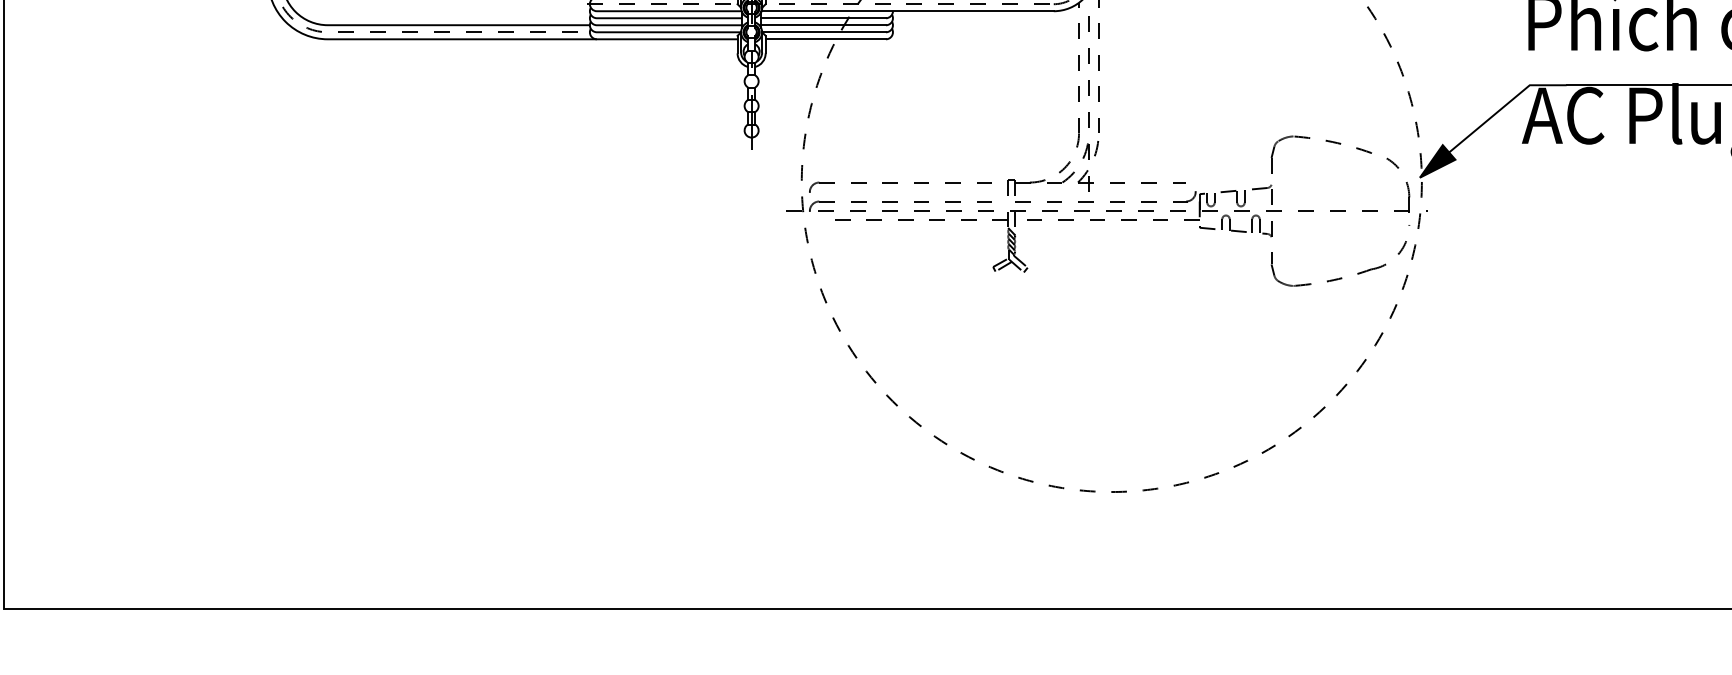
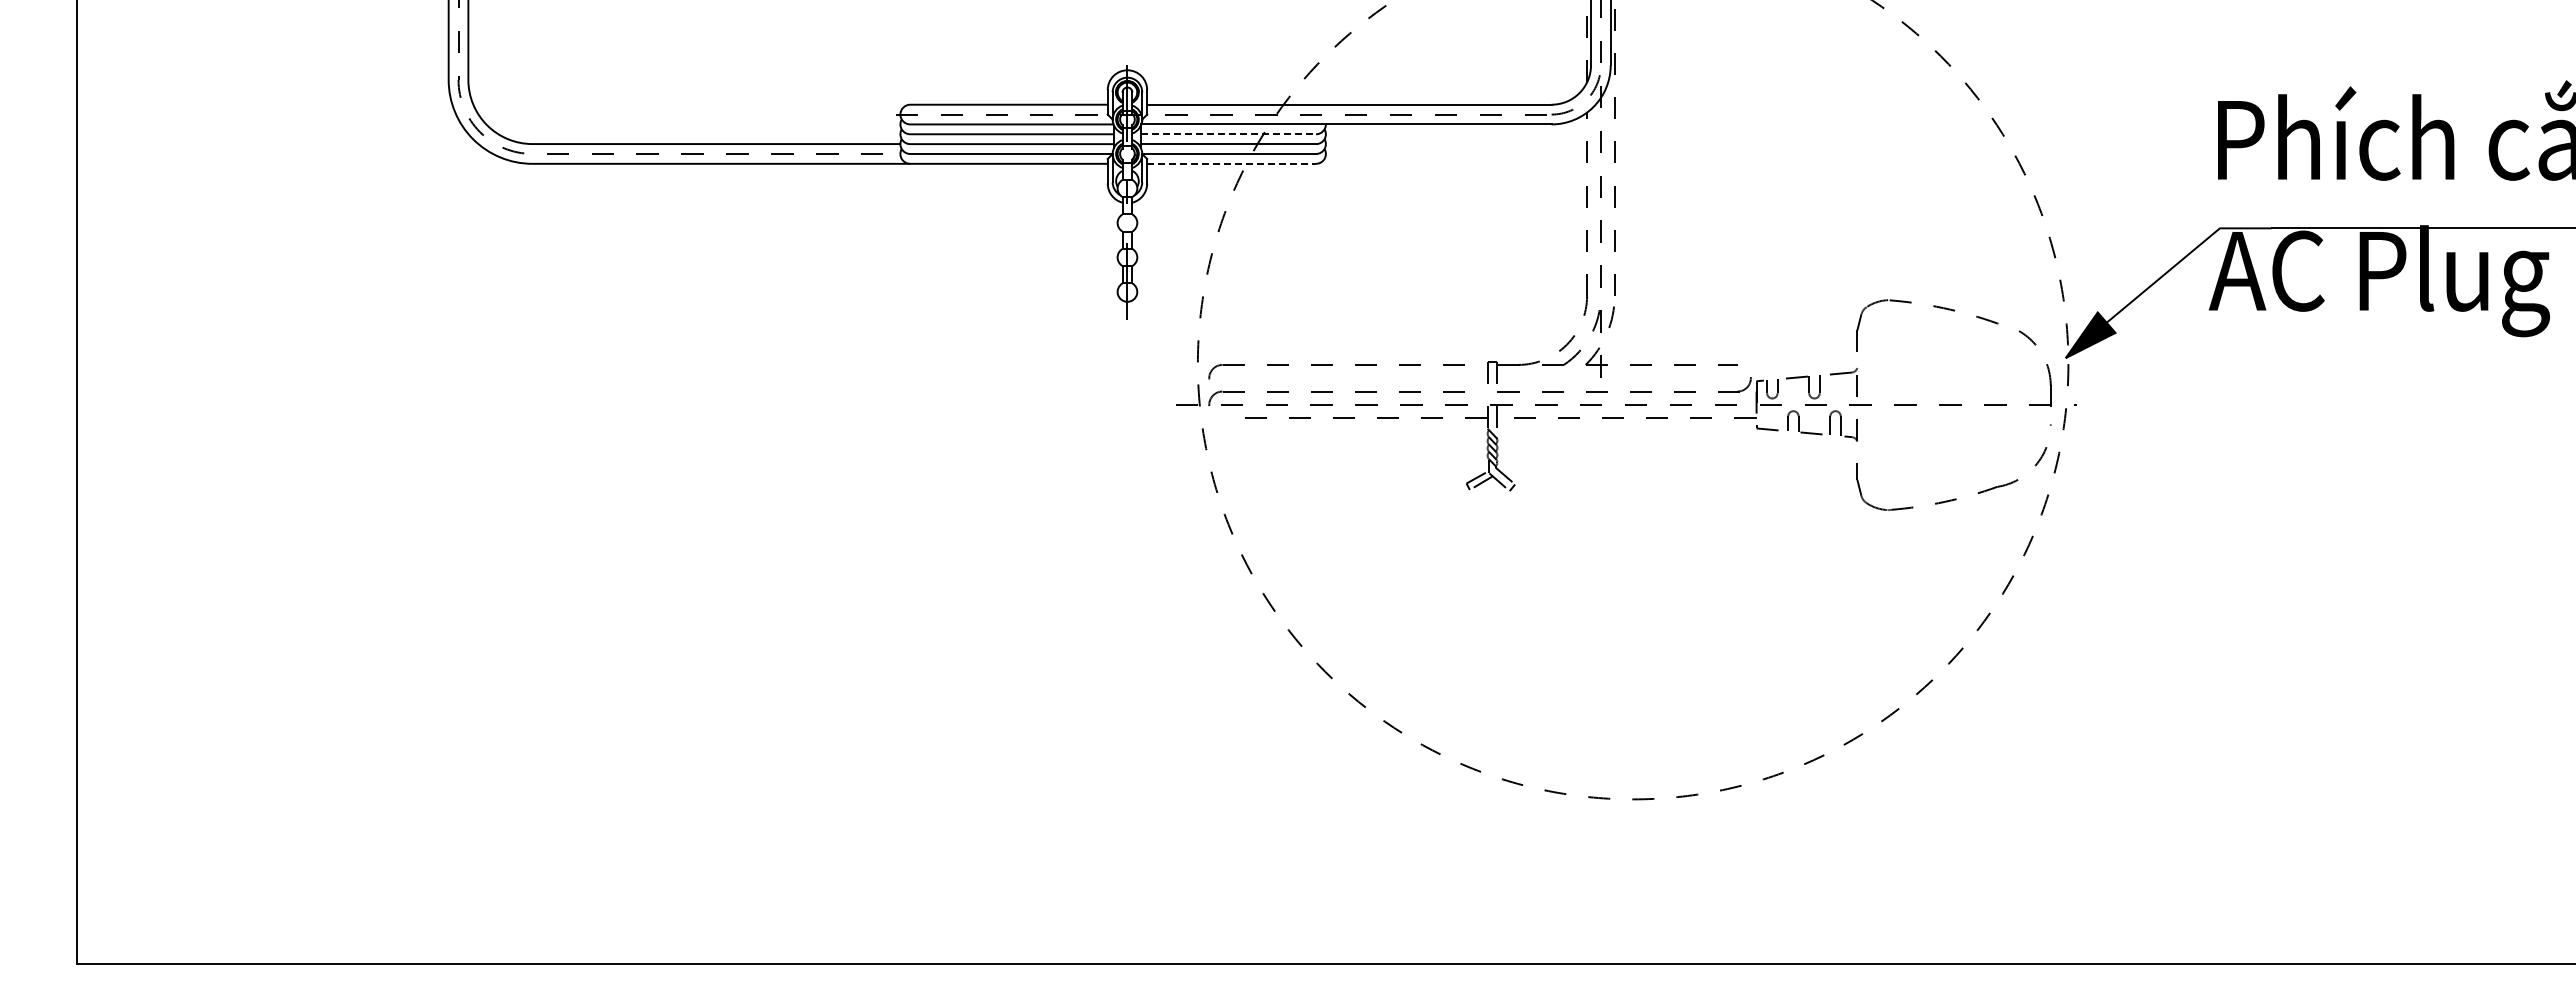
line: (823, 18) -> (1228, 134), solid -> dashed
line: (826, 39) -> (1232, 163), solid -> dashed

